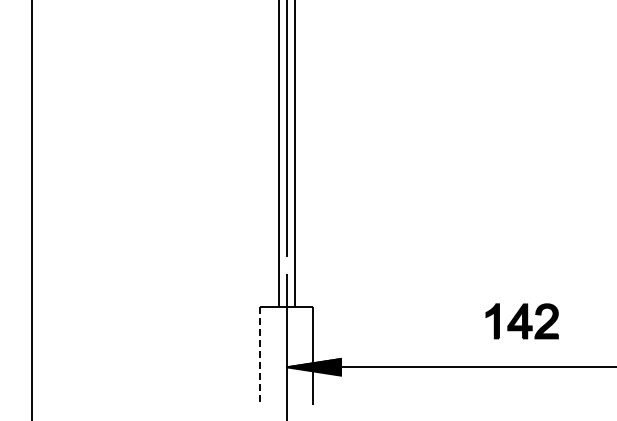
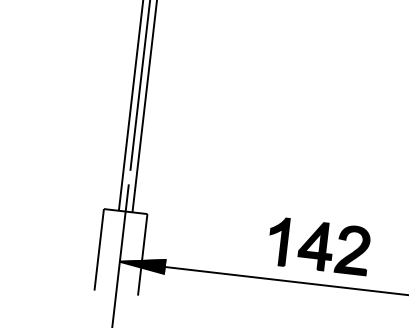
part: (521, 321) -> (318, 246), size x1.67
line: (260, 356) -> (99, 250), dashed -> solid

